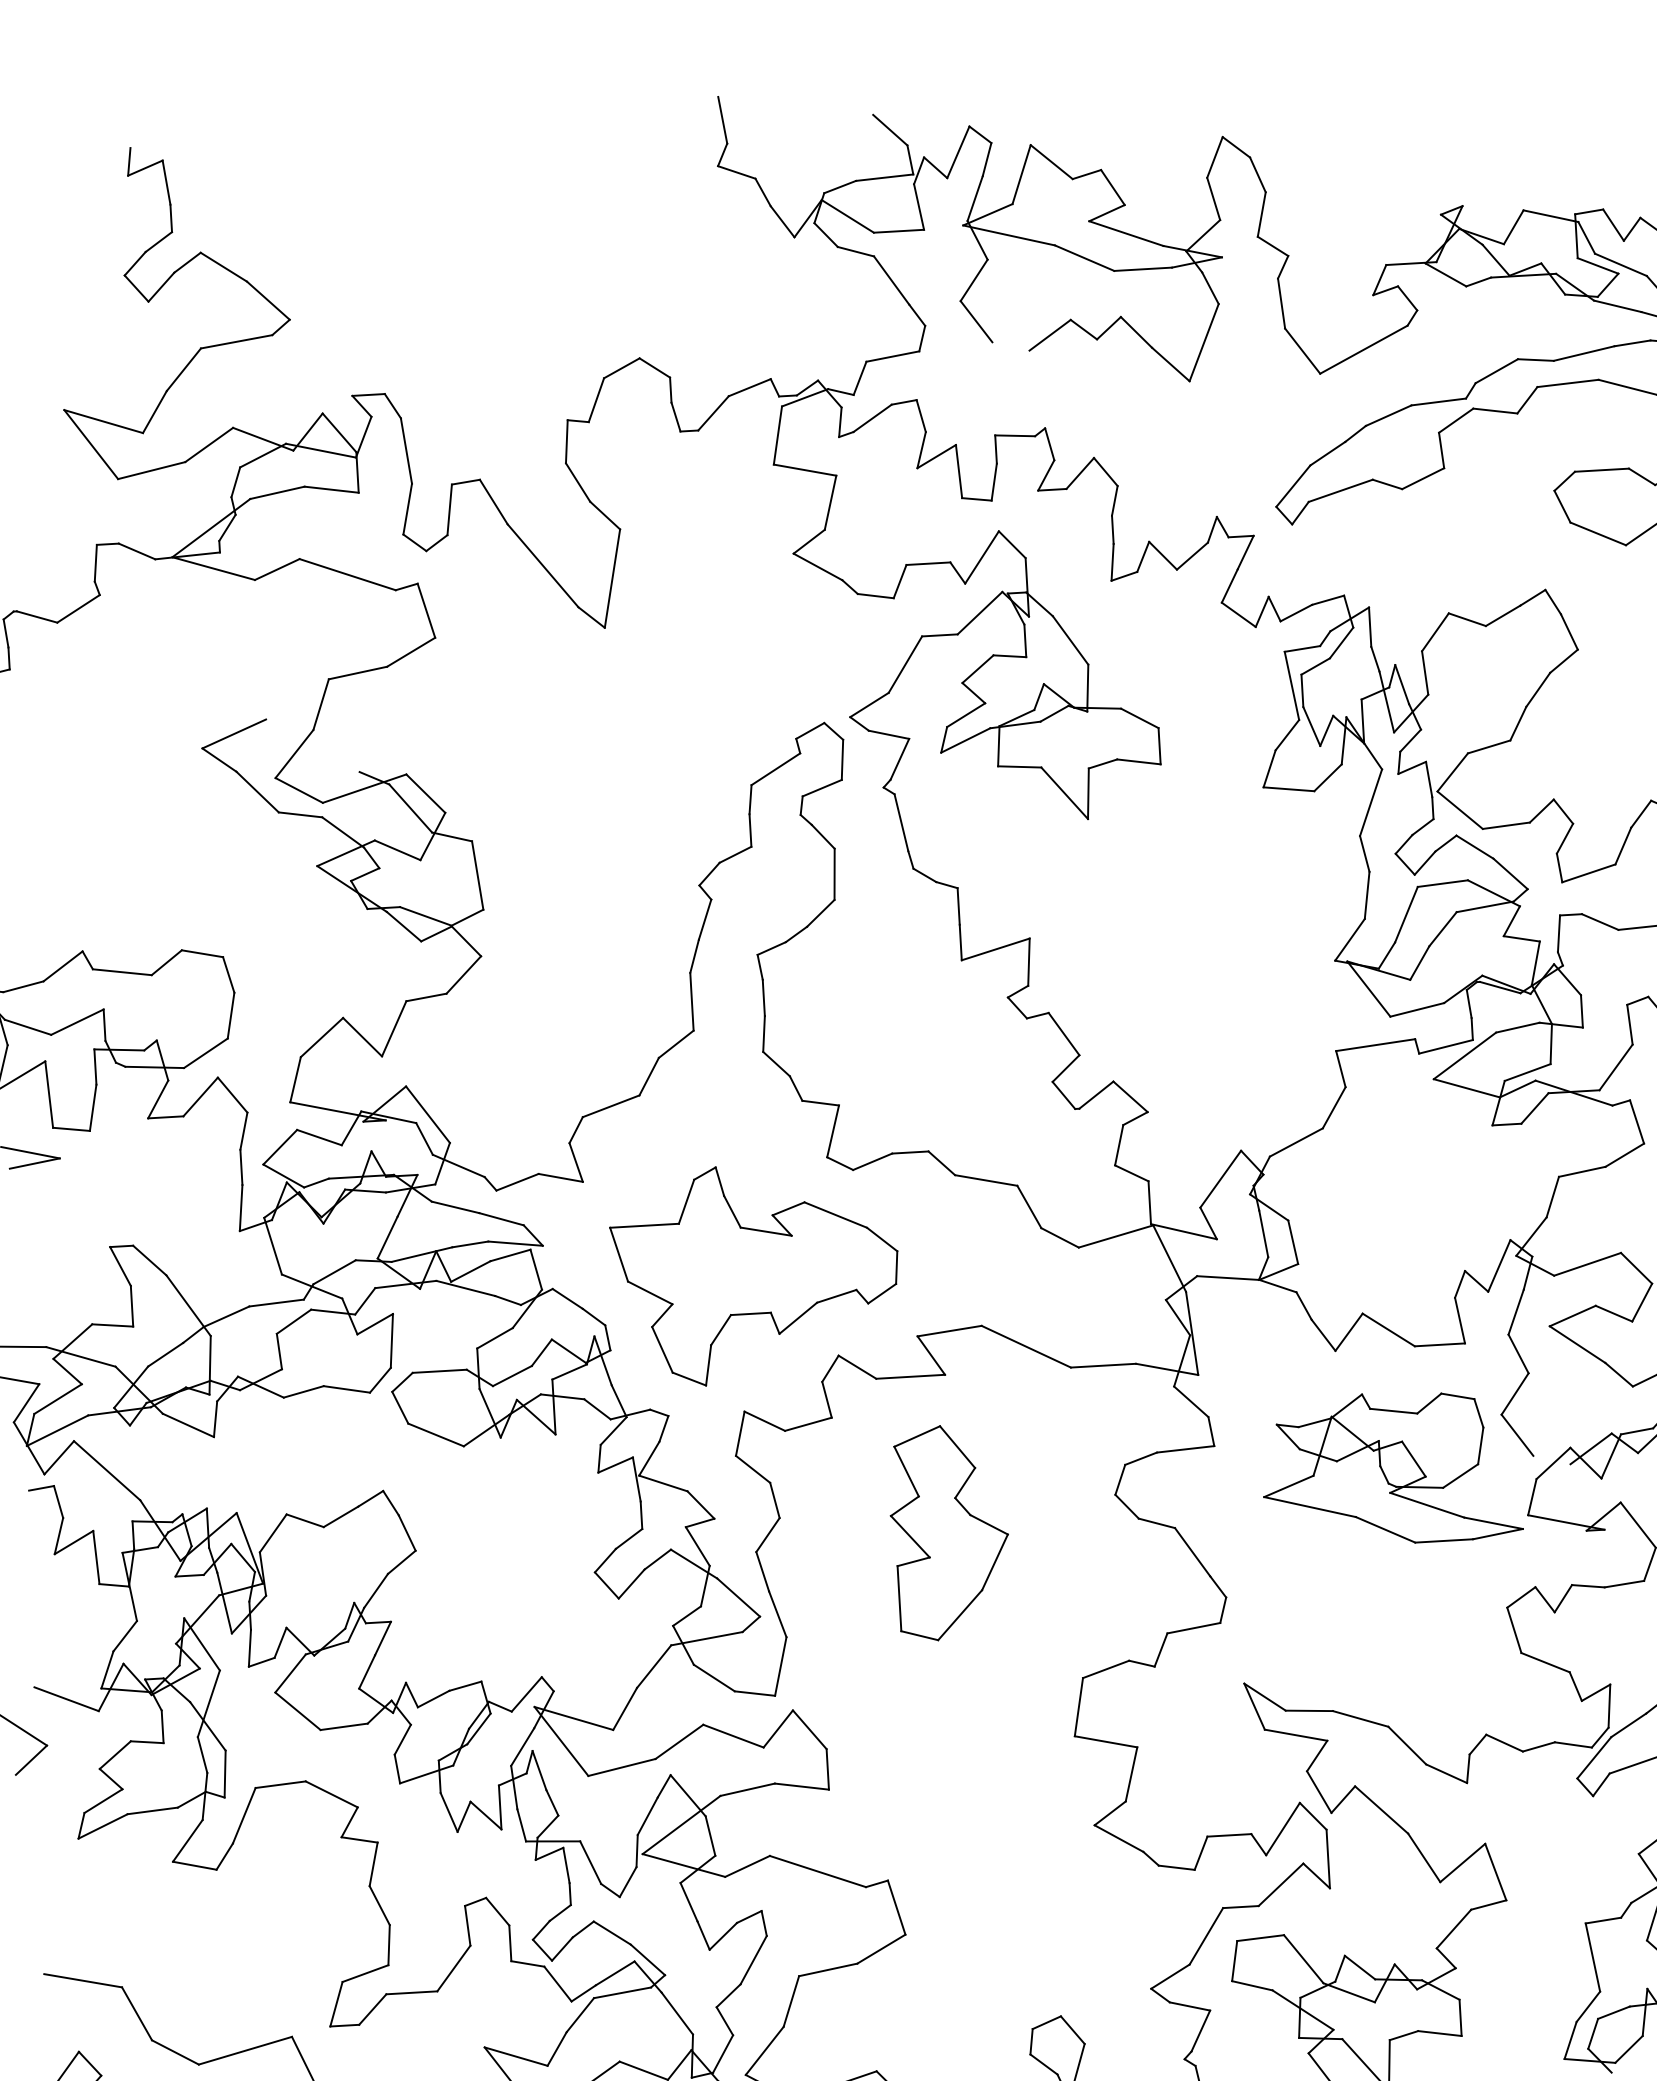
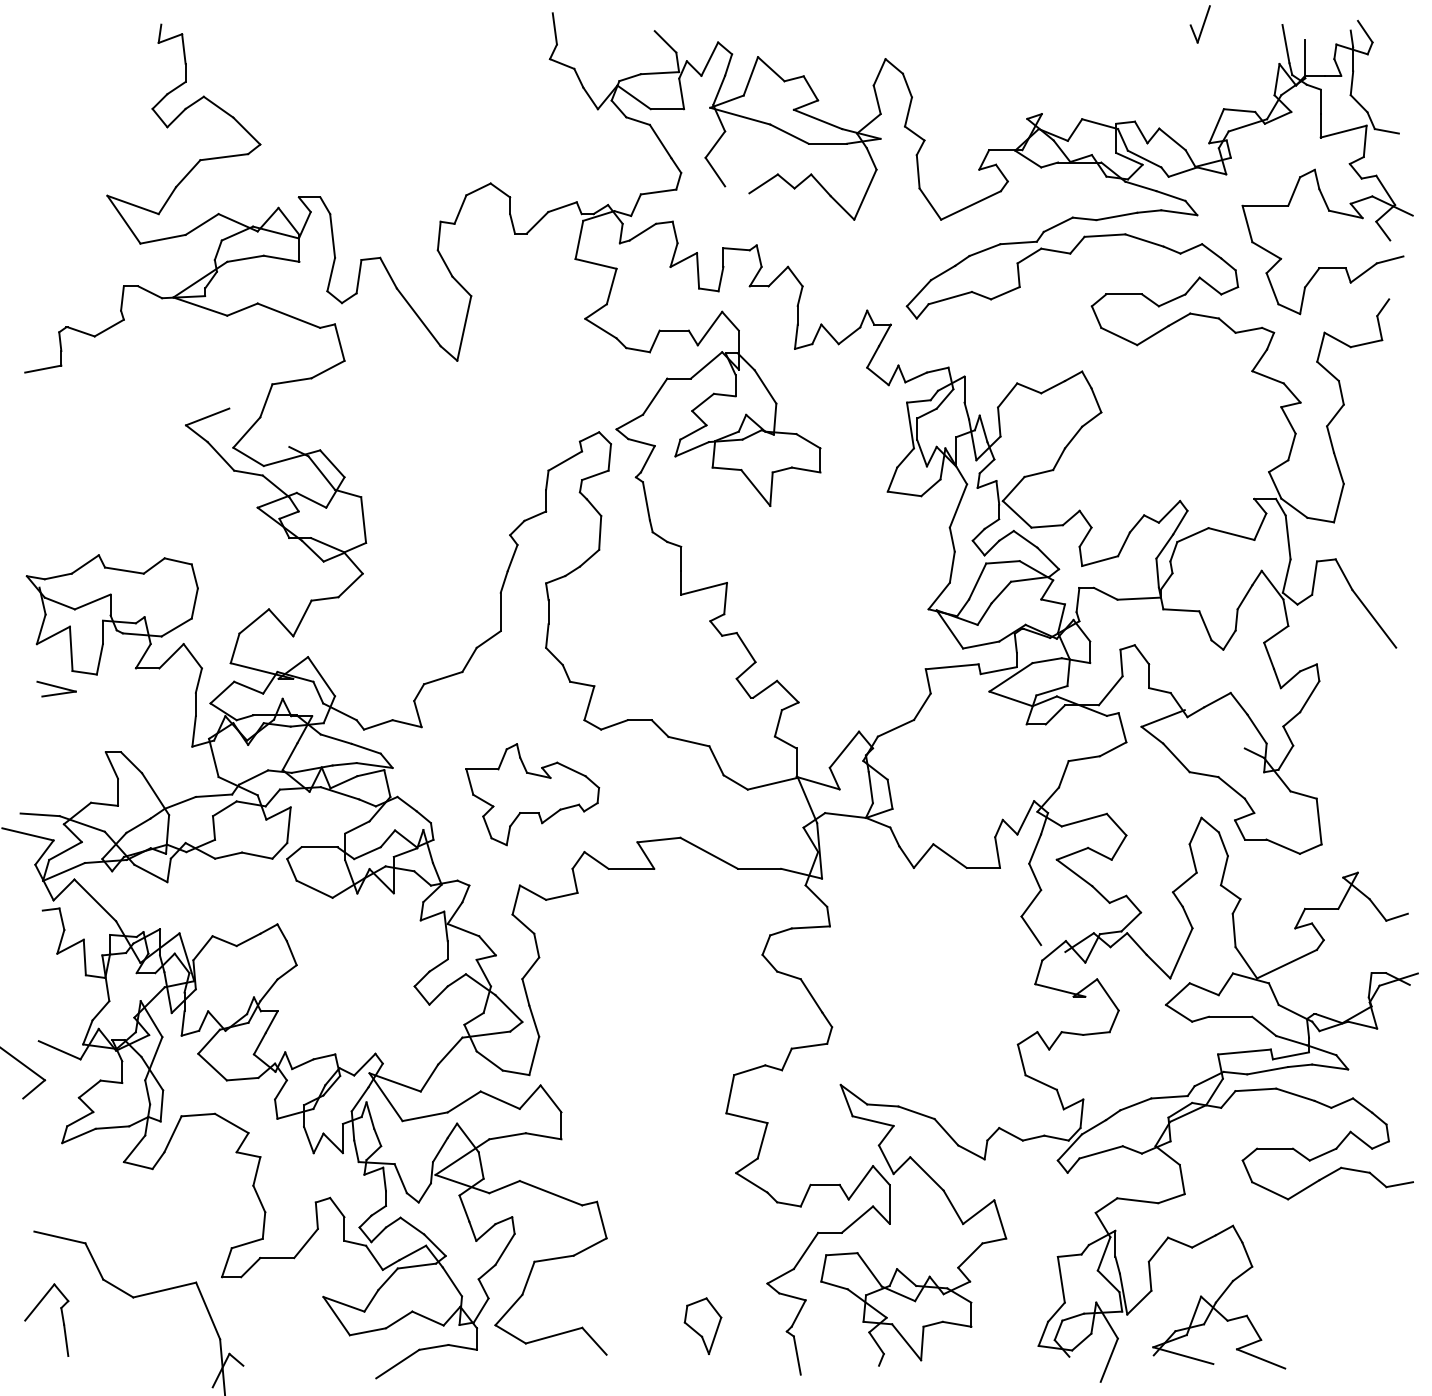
part: (755, 1273) -> (532, 794), size x0.7
part: (1391, 1467) -> (946, 947), removed
part: (948, 1532) -> (650, 973), removed

